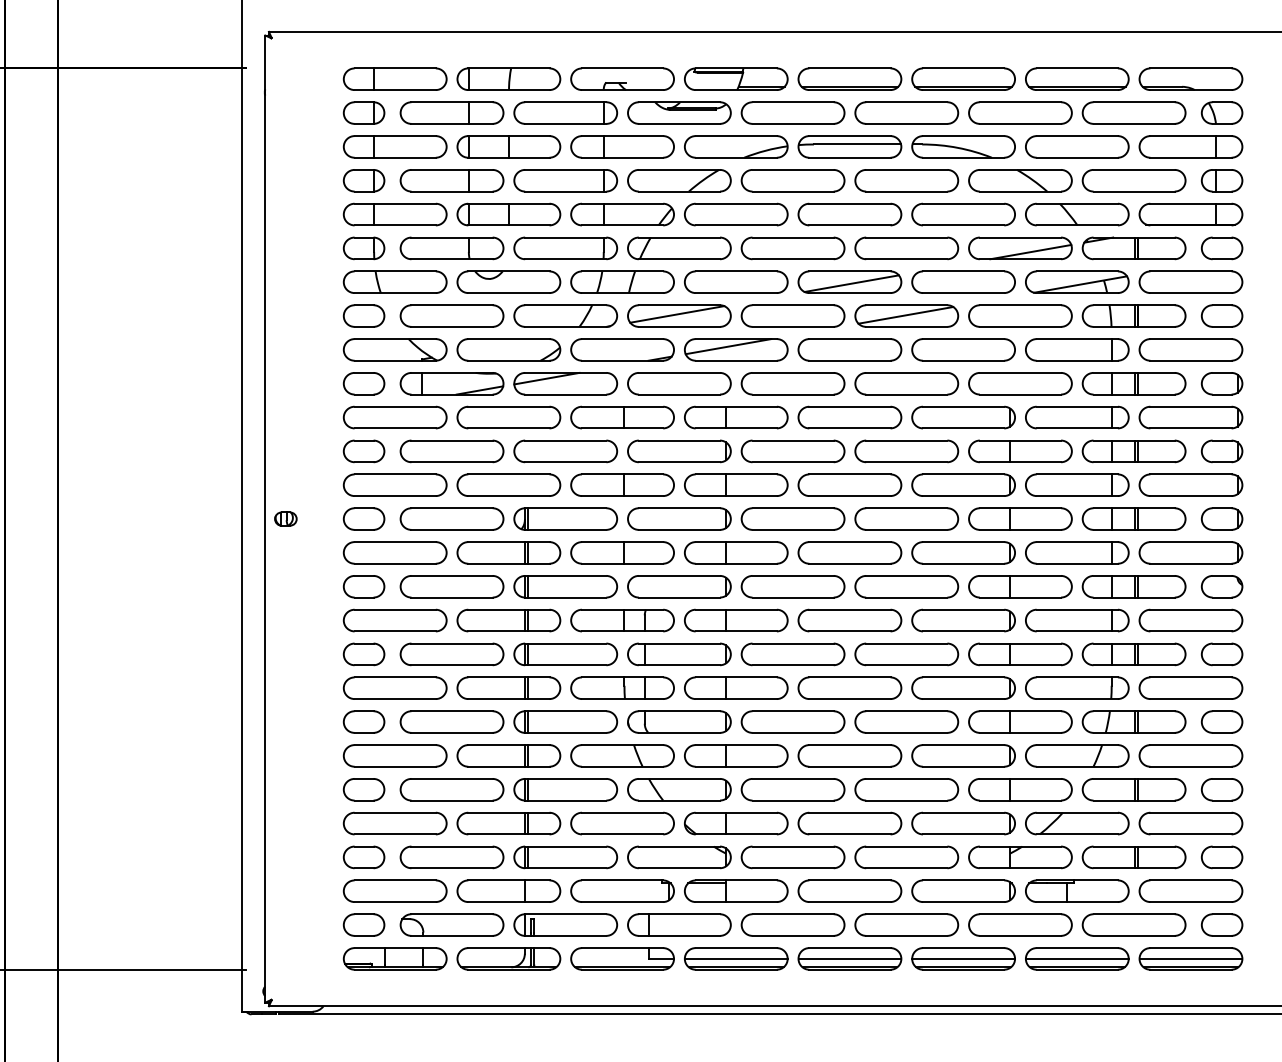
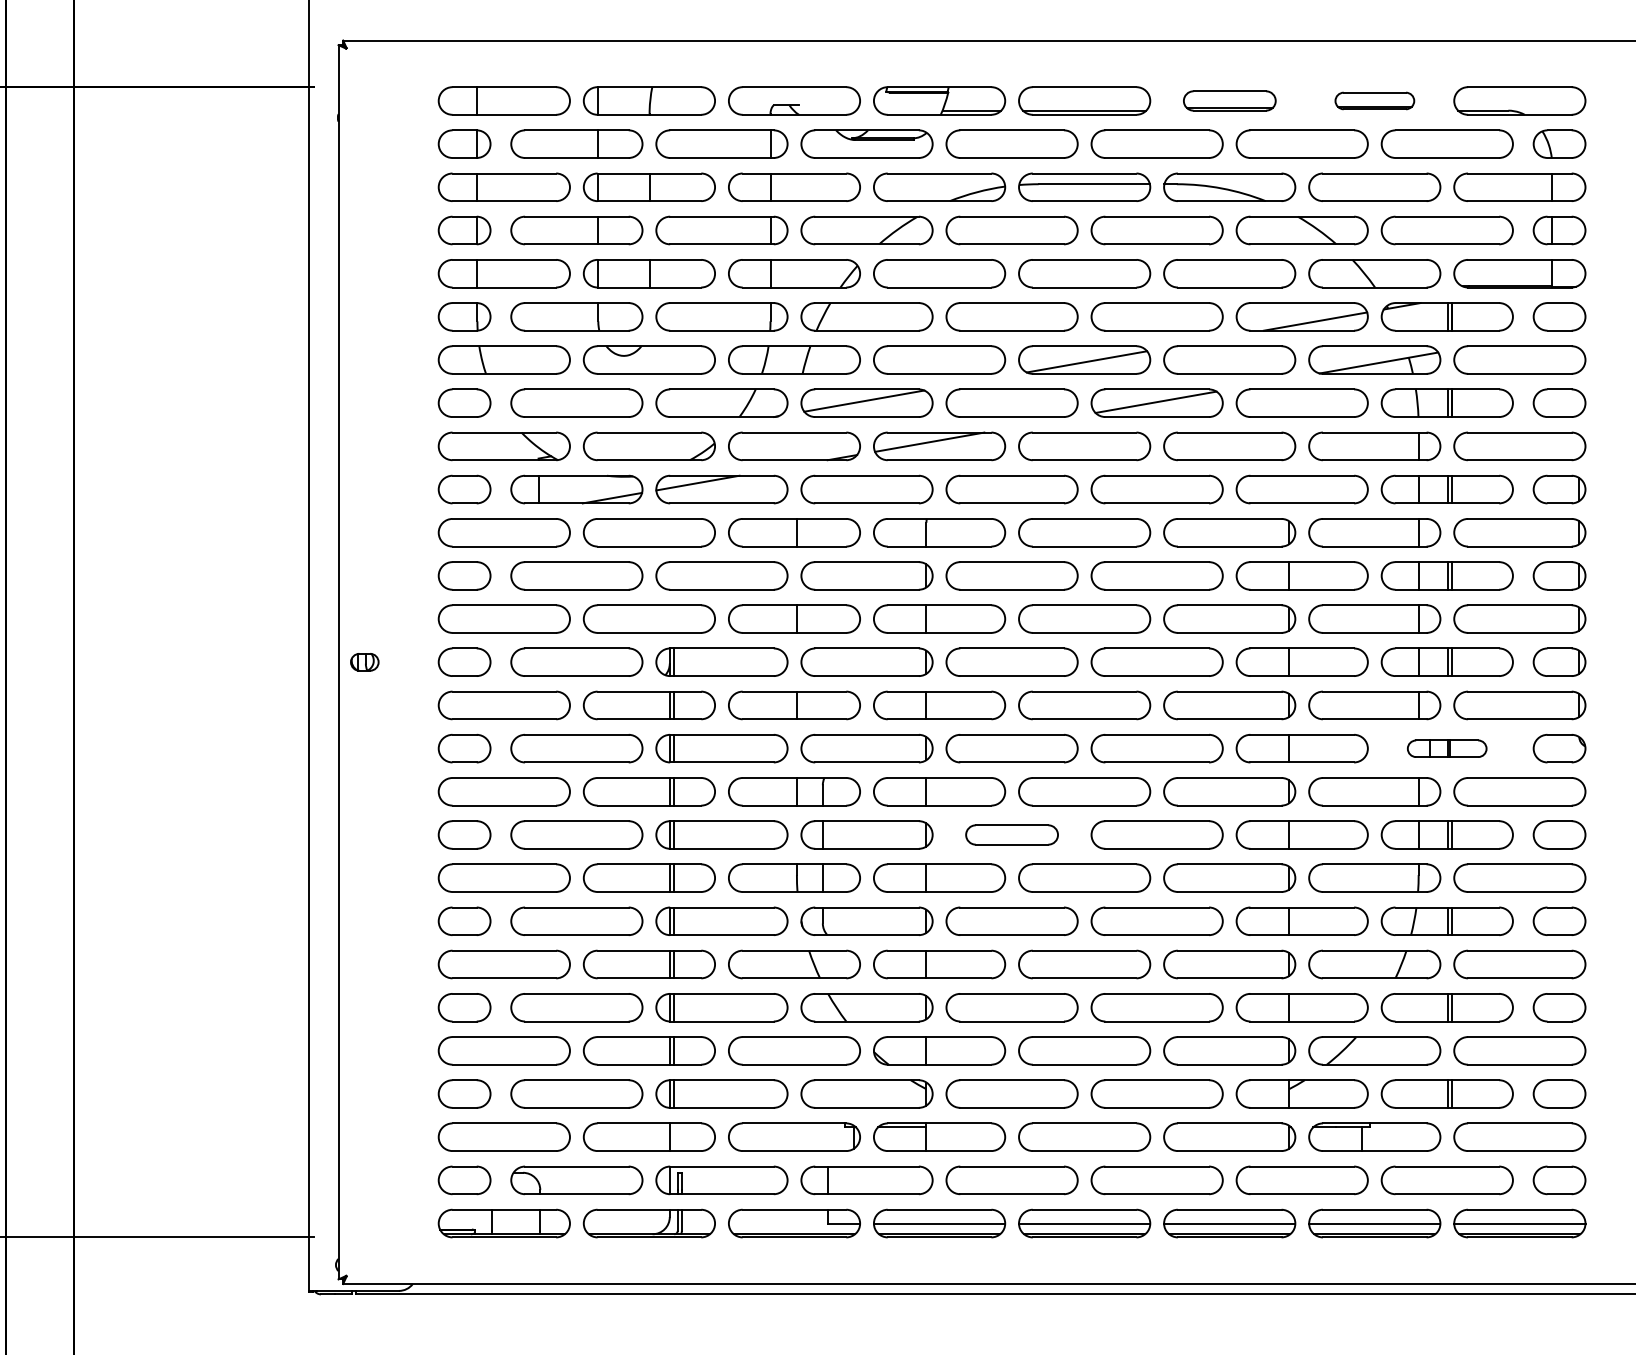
part: (963, 78) -> (1229, 100), size x0.7
part: (1077, 78) -> (1374, 100), size x0.6
part: (1133, 586) -> (1446, 748), size x0.6
part: (792, 654) -> (1011, 834), size x0.7

